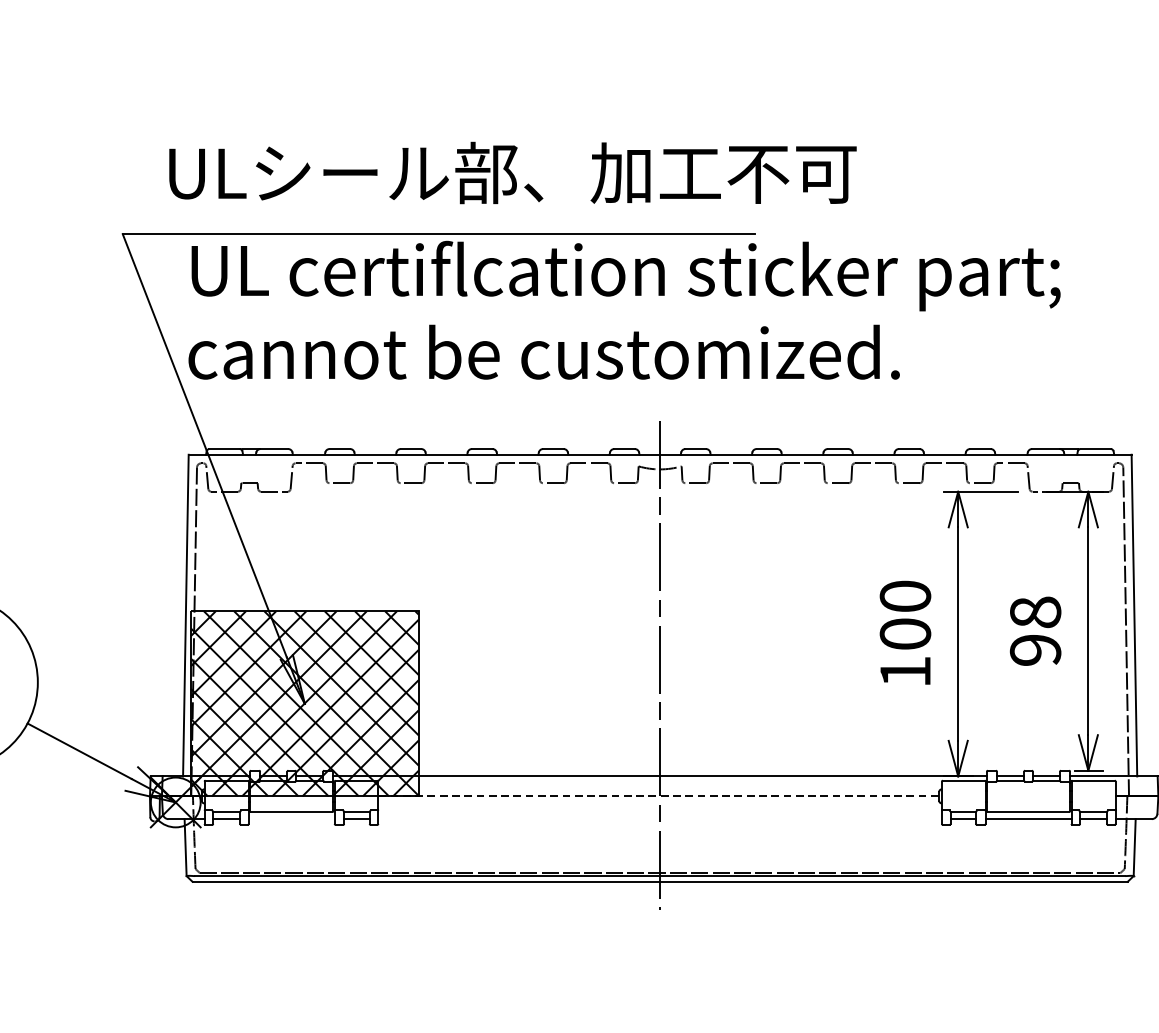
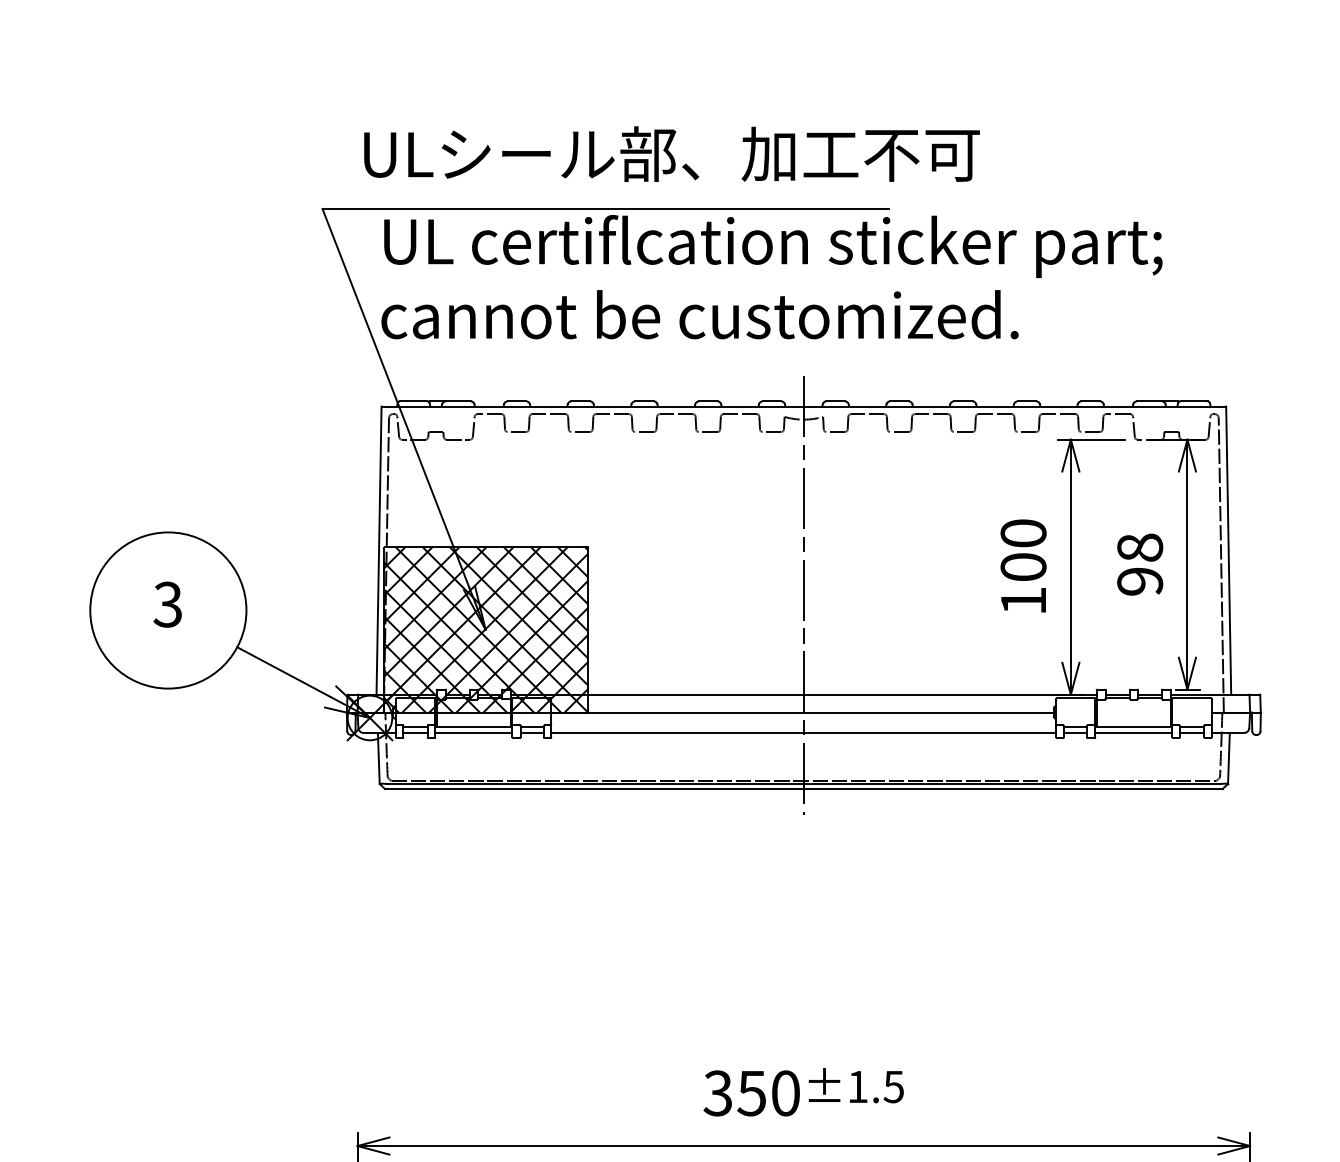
line: (659, 796) -> (803, 712), dashed -> solid
line: (291, 818) -> (473, 732), added
line: (659, 818) -> (803, 732), added

